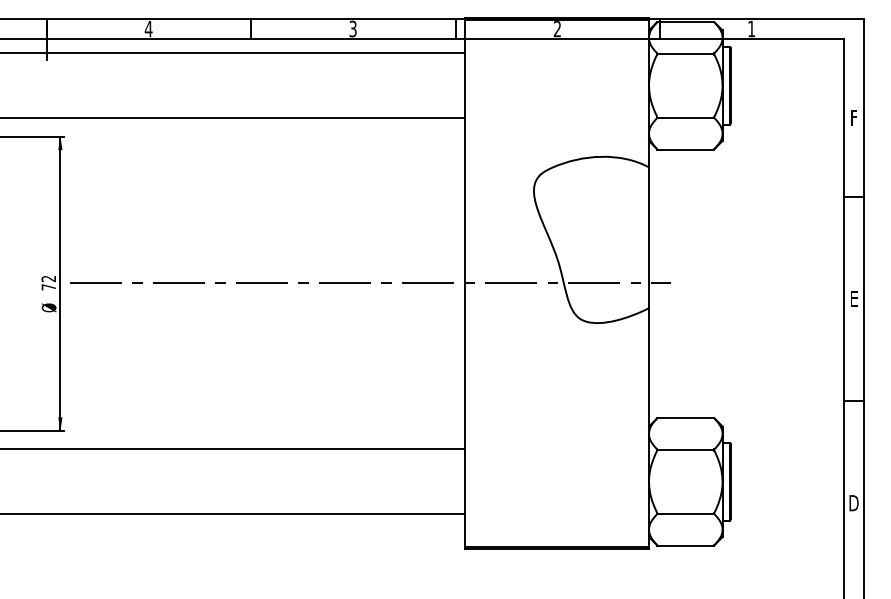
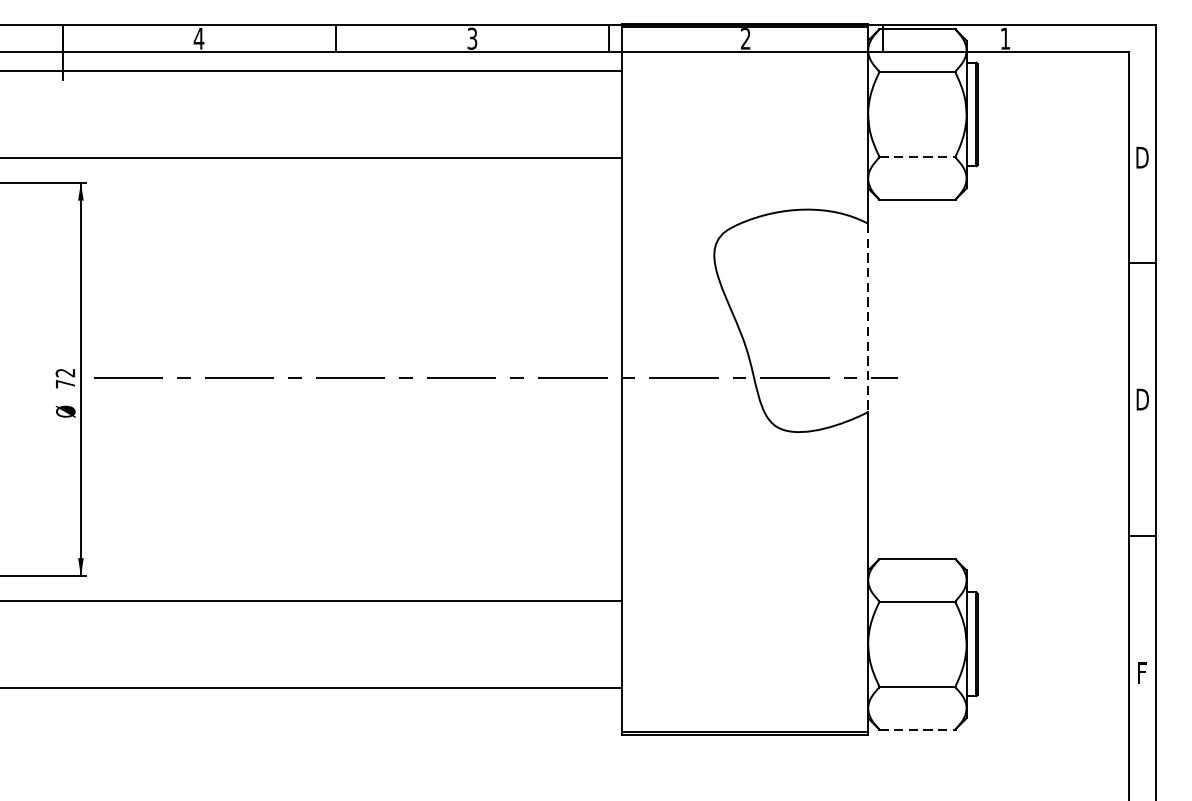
line: (685, 117) -> (917, 157), solid -> dashed
text: (853, 117) -> (1141, 157), F -> D
line: (649, 238) -> (868, 318), solid -> dashed
text: (853, 298) -> (1141, 399), E -> D
text: (853, 503) -> (1141, 673), D -> F
line: (685, 545) -> (917, 729), solid -> dashed

